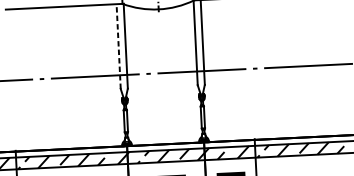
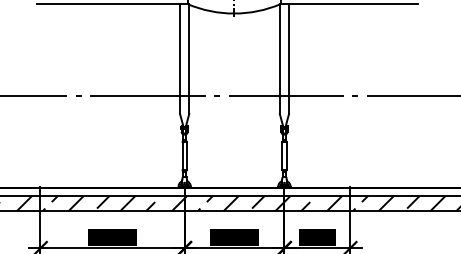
line: (119, 46) -> (180, 59), dashed -> solid

